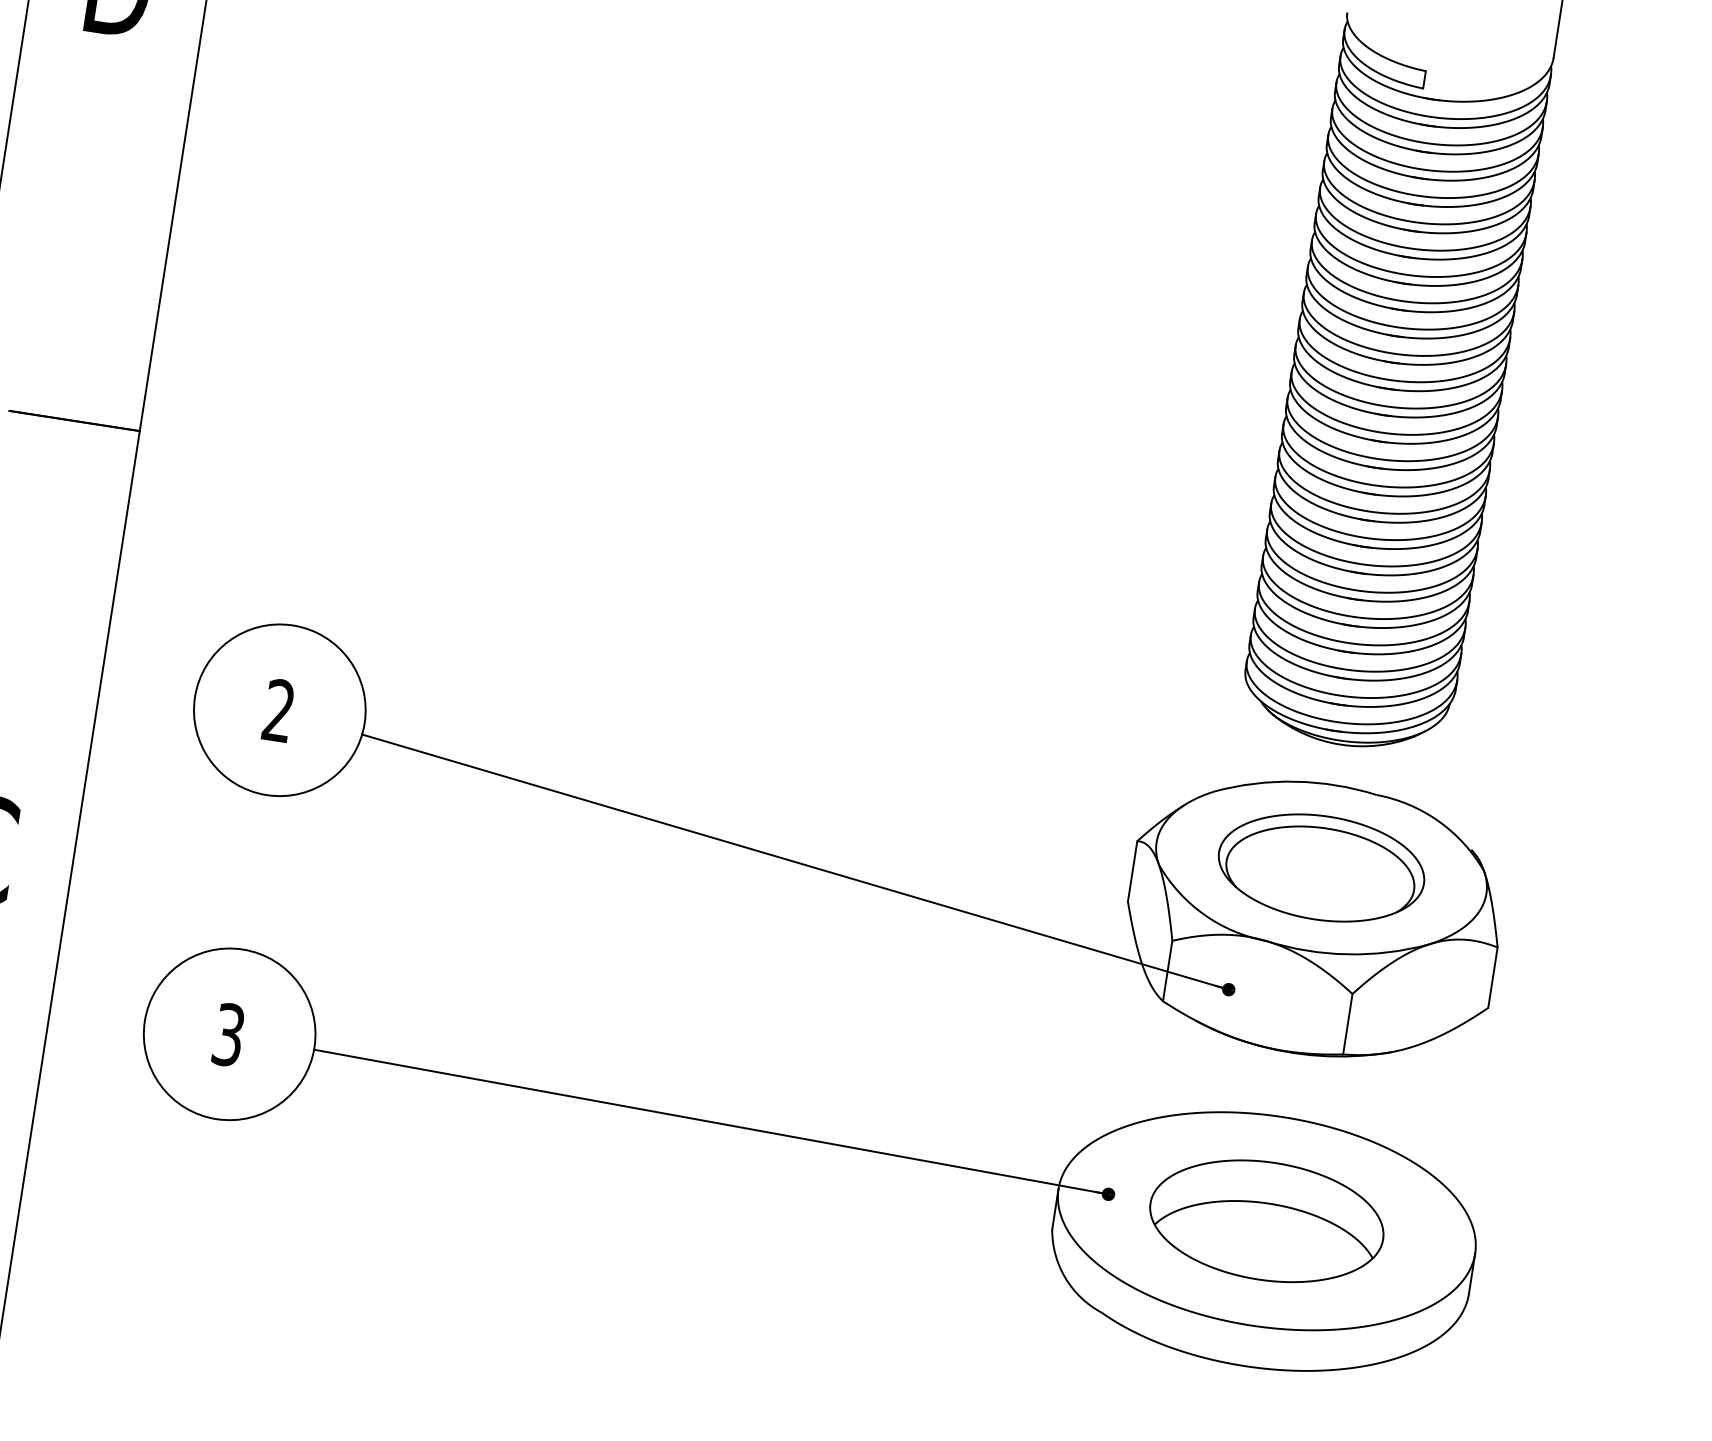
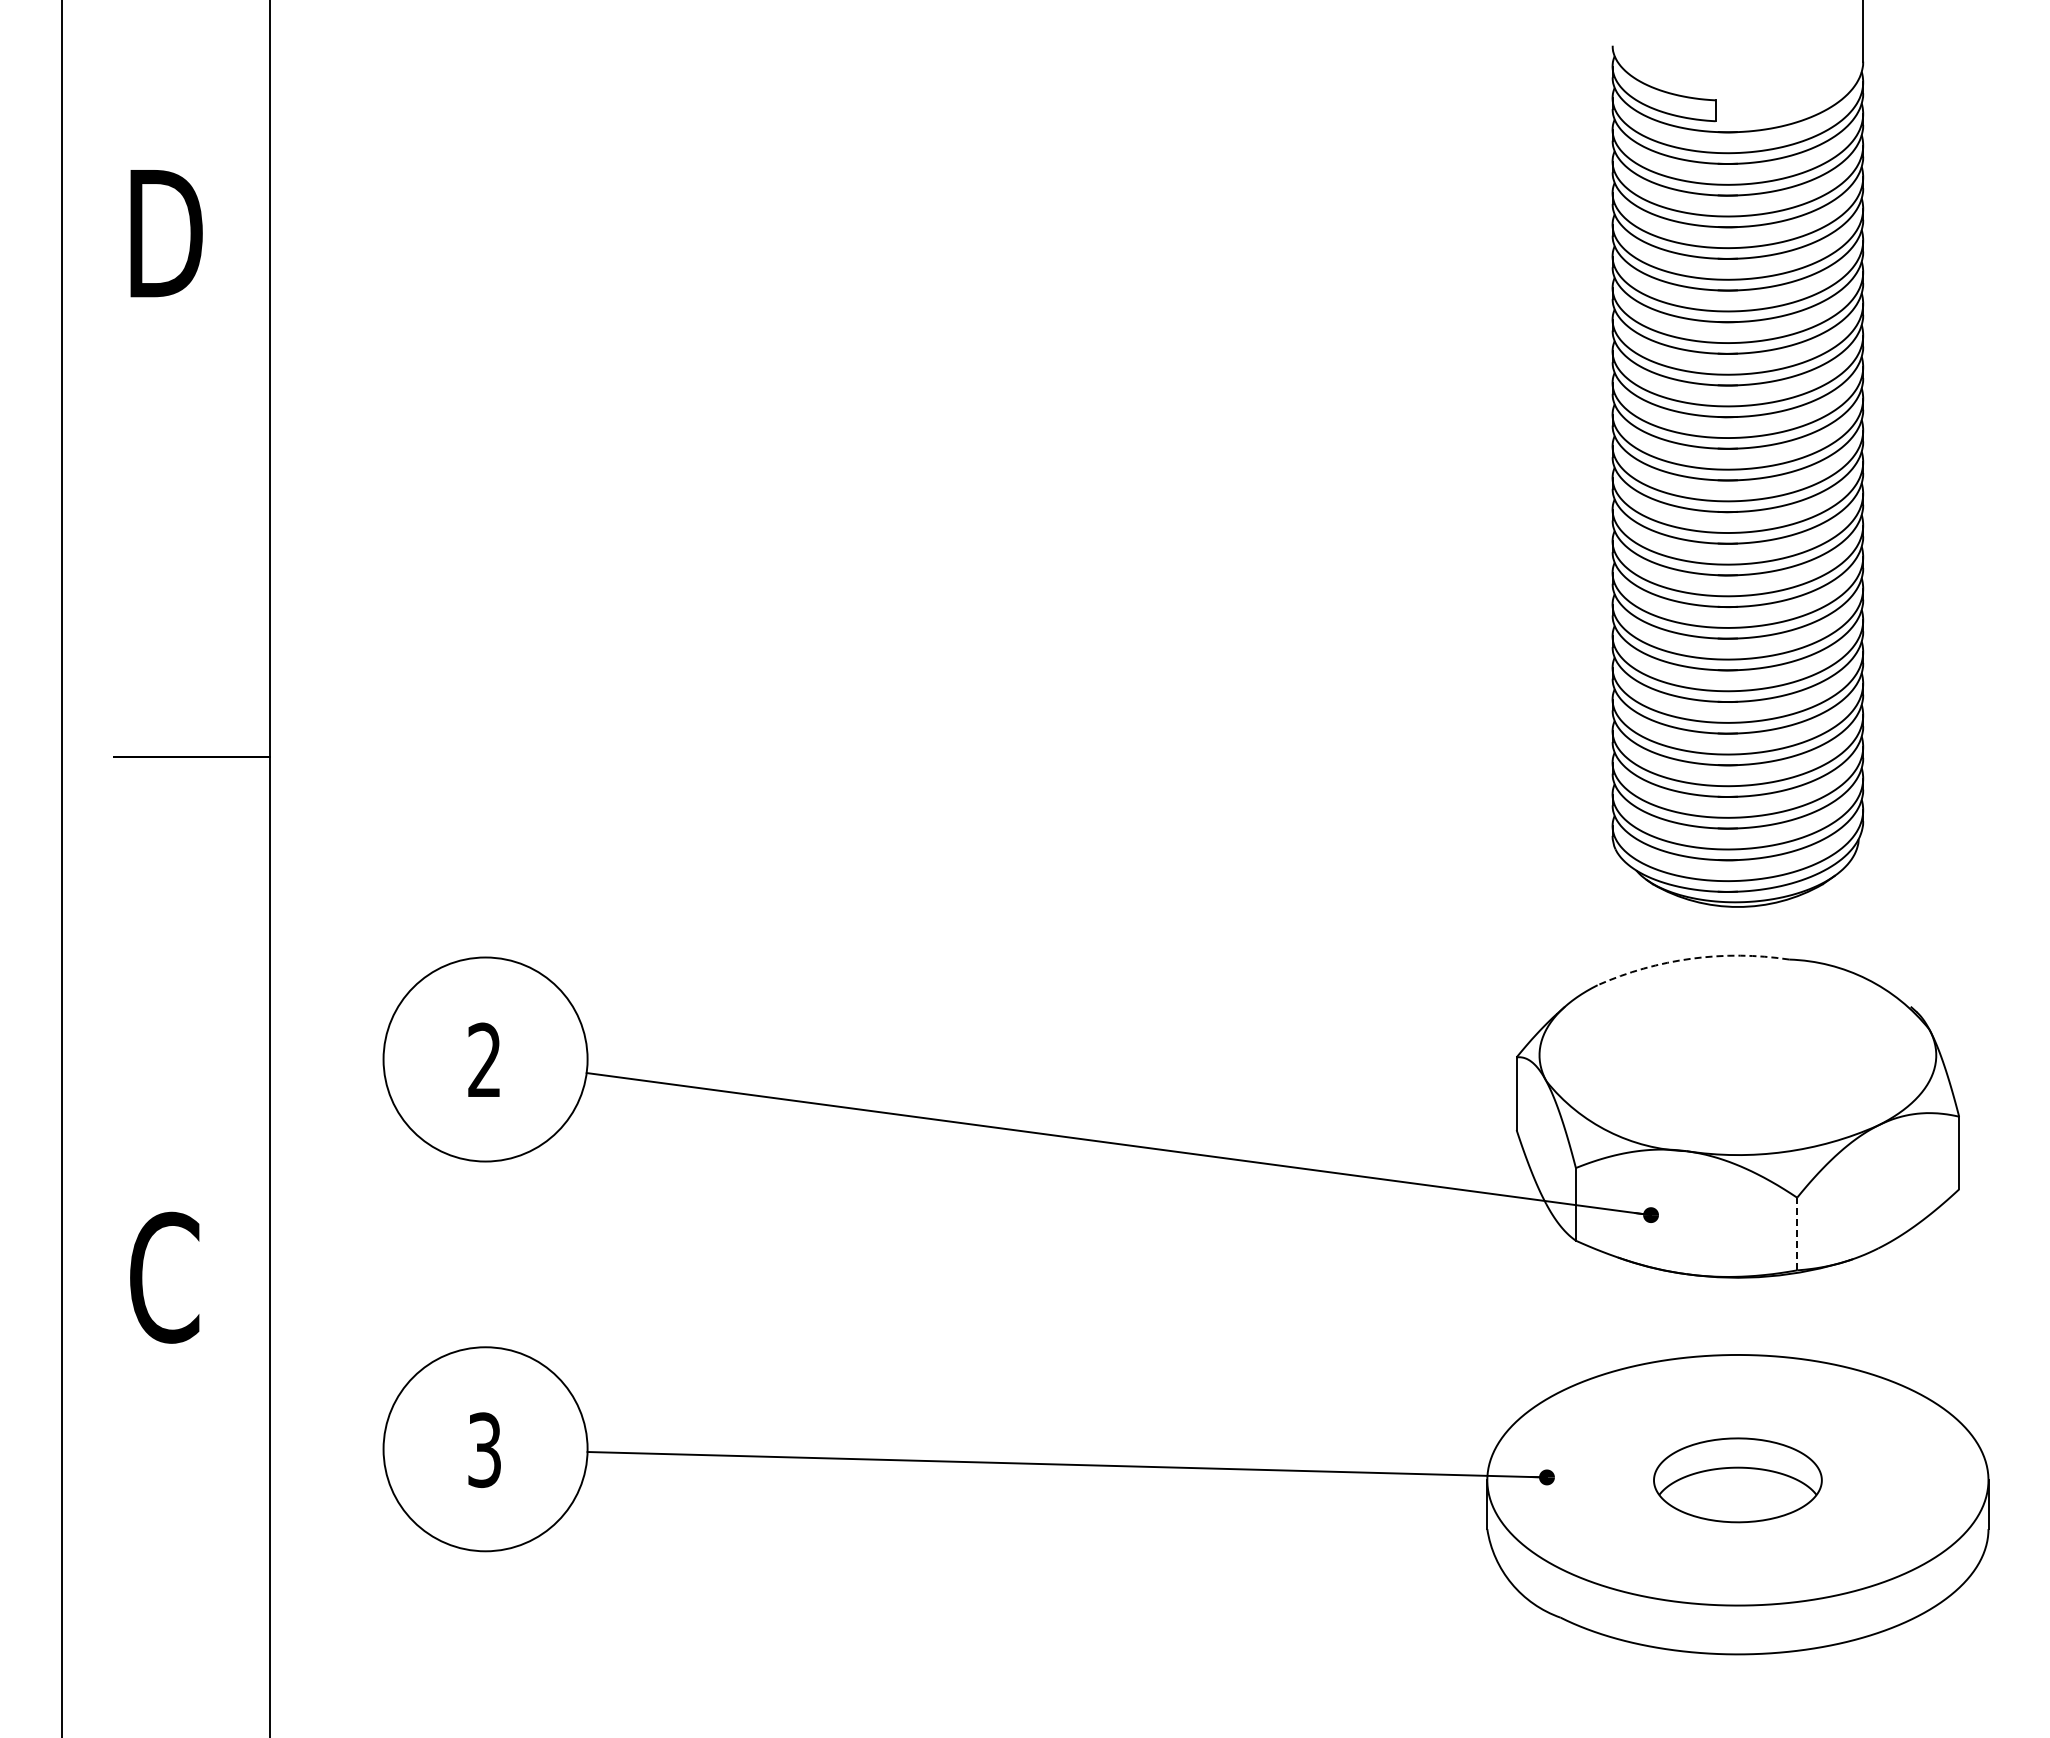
arc: (1295, 781) -> (1691, 958), solid -> dashed
part: (1321, 867) -> (1737, 1054), removed
line: (1348, 1023) -> (1797, 1233), solid -> dashed
part: (1266, 1221) -> (1737, 1480), size x0.6

